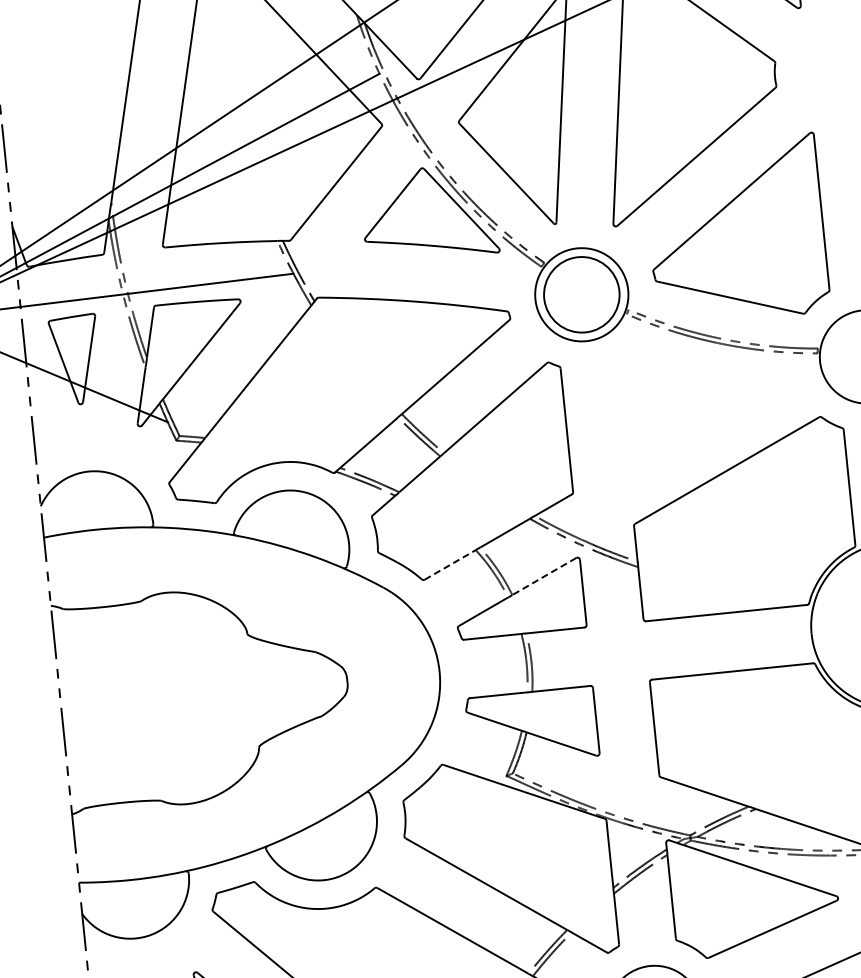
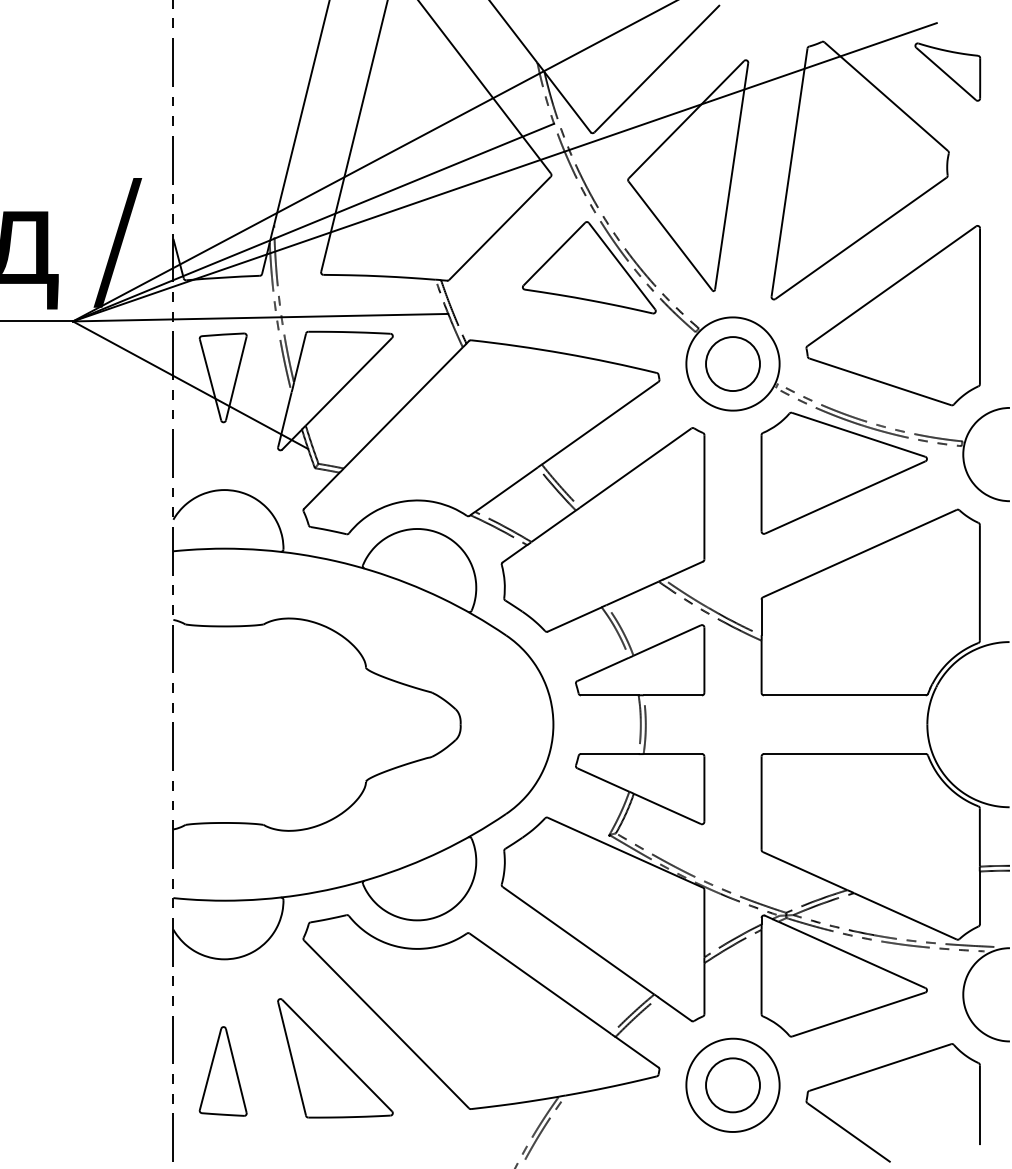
circle: (581, 295) -> (732, 364), size x0.71
part: (702, 391) -> (843, 472), added
line: (449, 564) -> (574, 619), dashed -> solid
line: (543, 576) -> (666, 640), dashed -> solid

